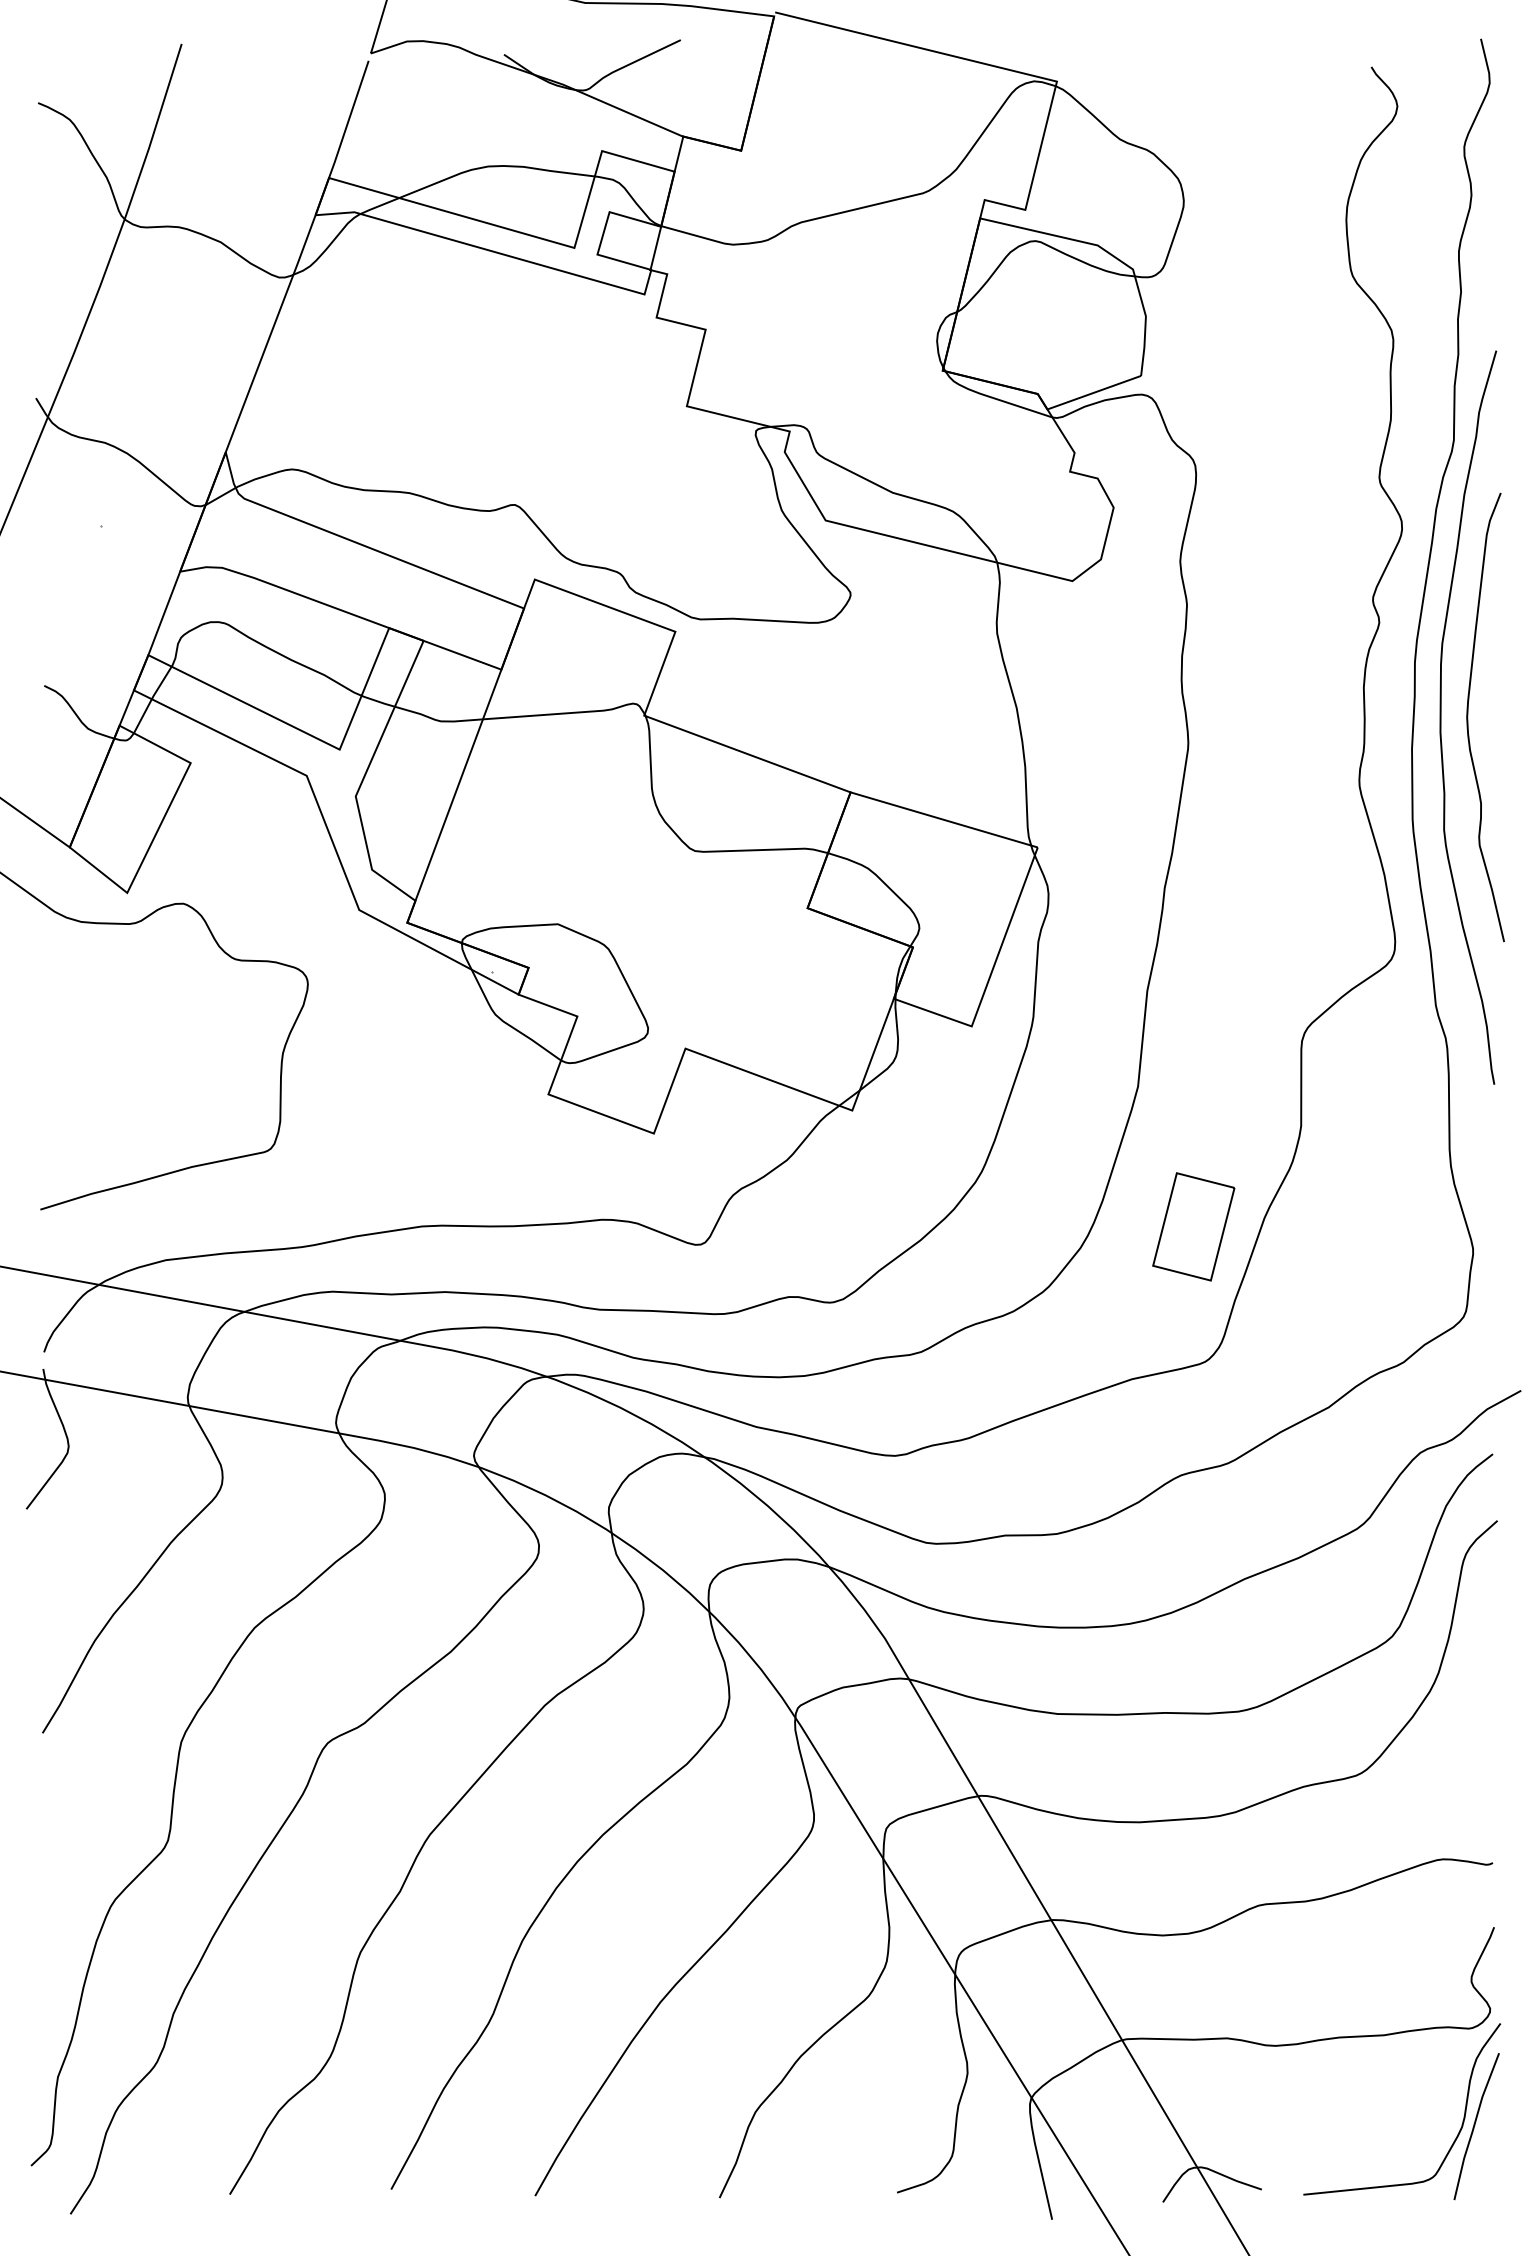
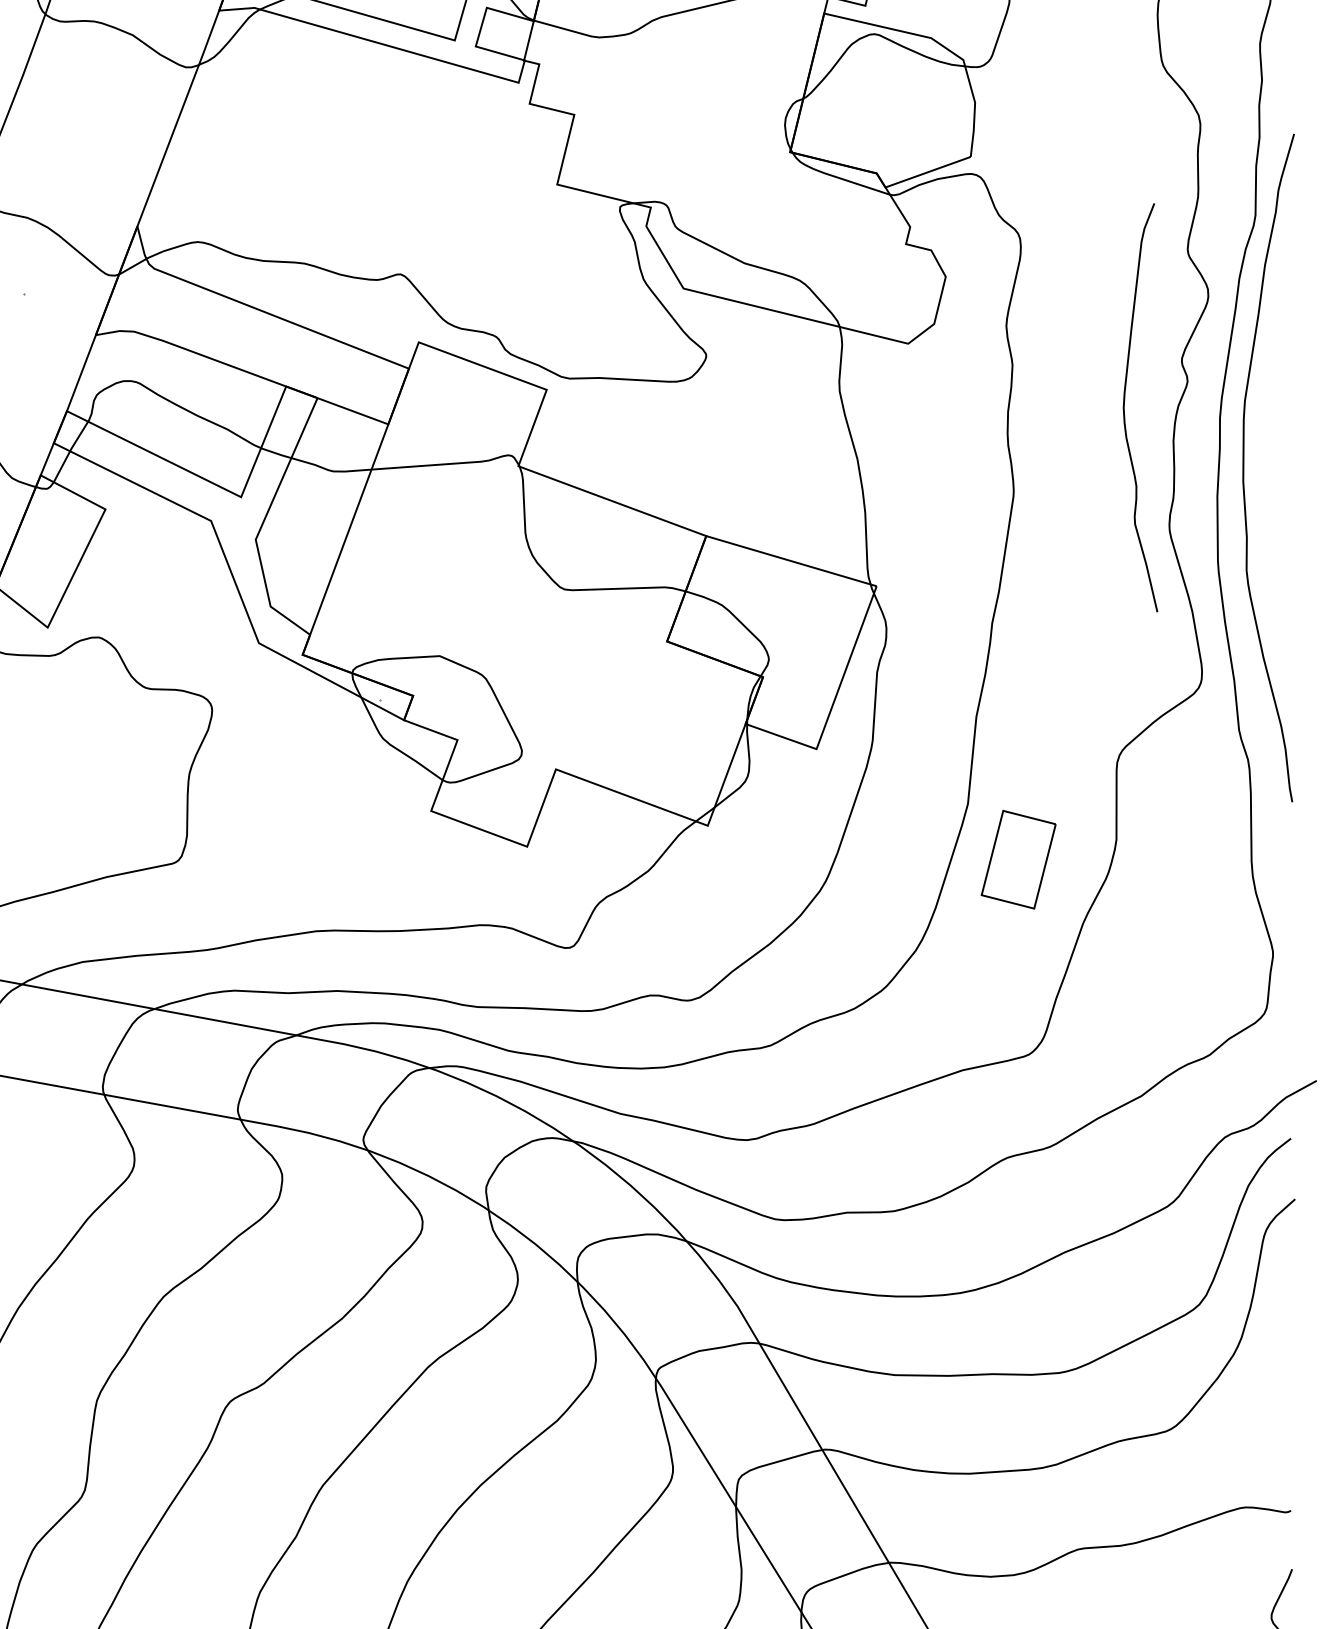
curve: (1468, 717) -> (1124, 407), moved
part: (1193, 1226) -> (1018, 859), moved

